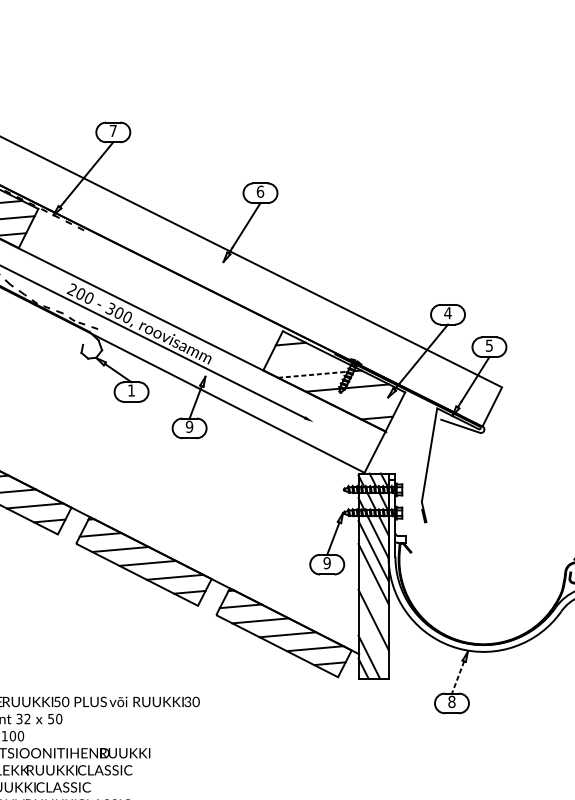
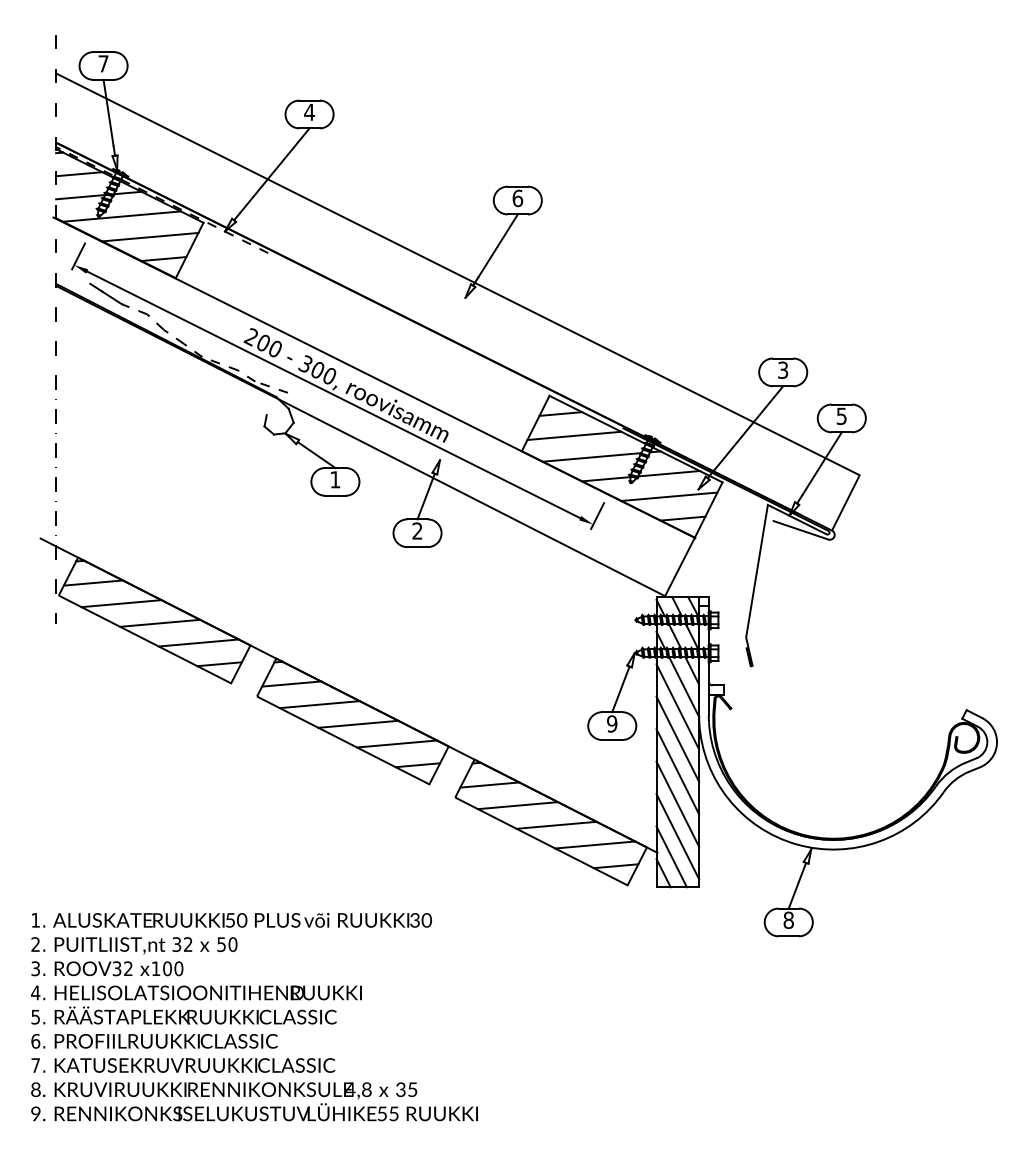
text: (113, 131) -> (309, 112), 7 -> 4
text: (447, 312) -> (782, 369), 4 -> 3
line: (300, 359) -> (574, 435), added
line: (313, 374) -> (592, 457), dashed -> solid
line: (367, 402) -> (669, 496), added
line: (316, 416) -> (597, 516), added
text: (189, 426) -> (417, 530), 9 -> 2
line: (373, 596) -> (677, 771), added
line: (373, 642) -> (677, 836), added
line: (458, 678) -> (797, 886), dashed -> solid

